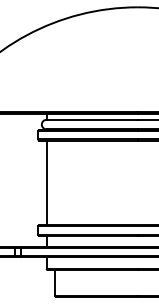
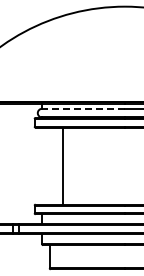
line: (92, 119) -> (83, 108), solid -> dashed
line: (47, 182) -> (63, 165), moved

